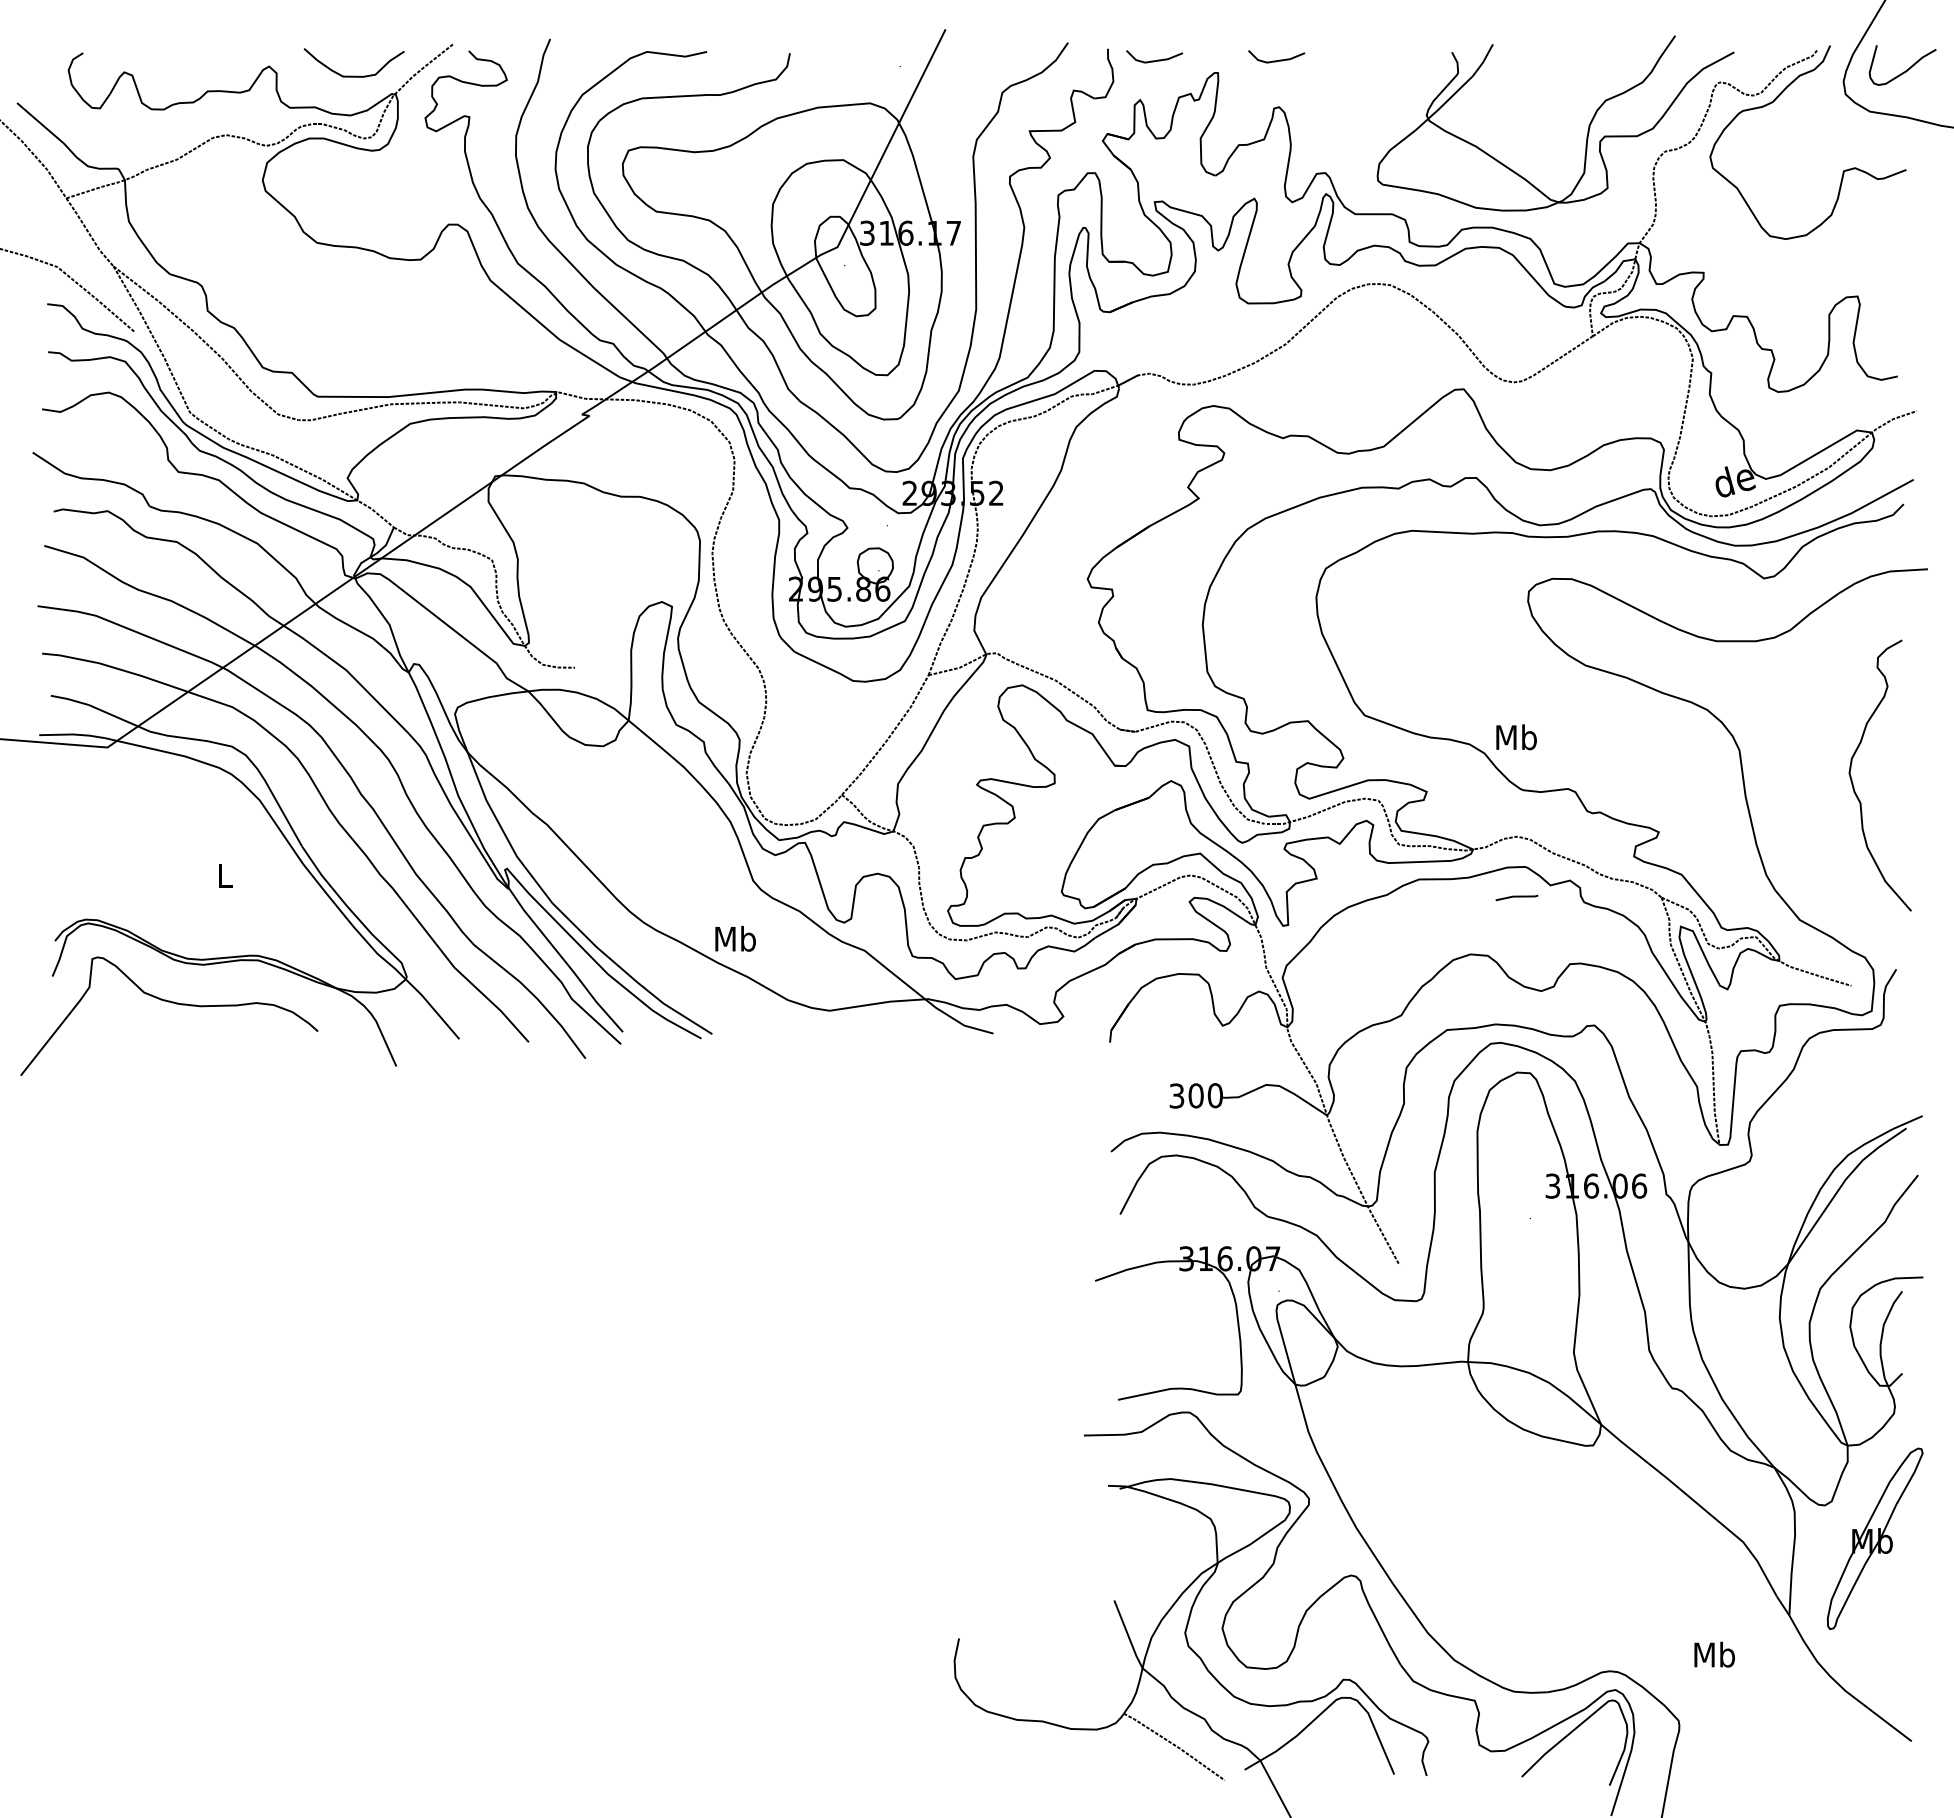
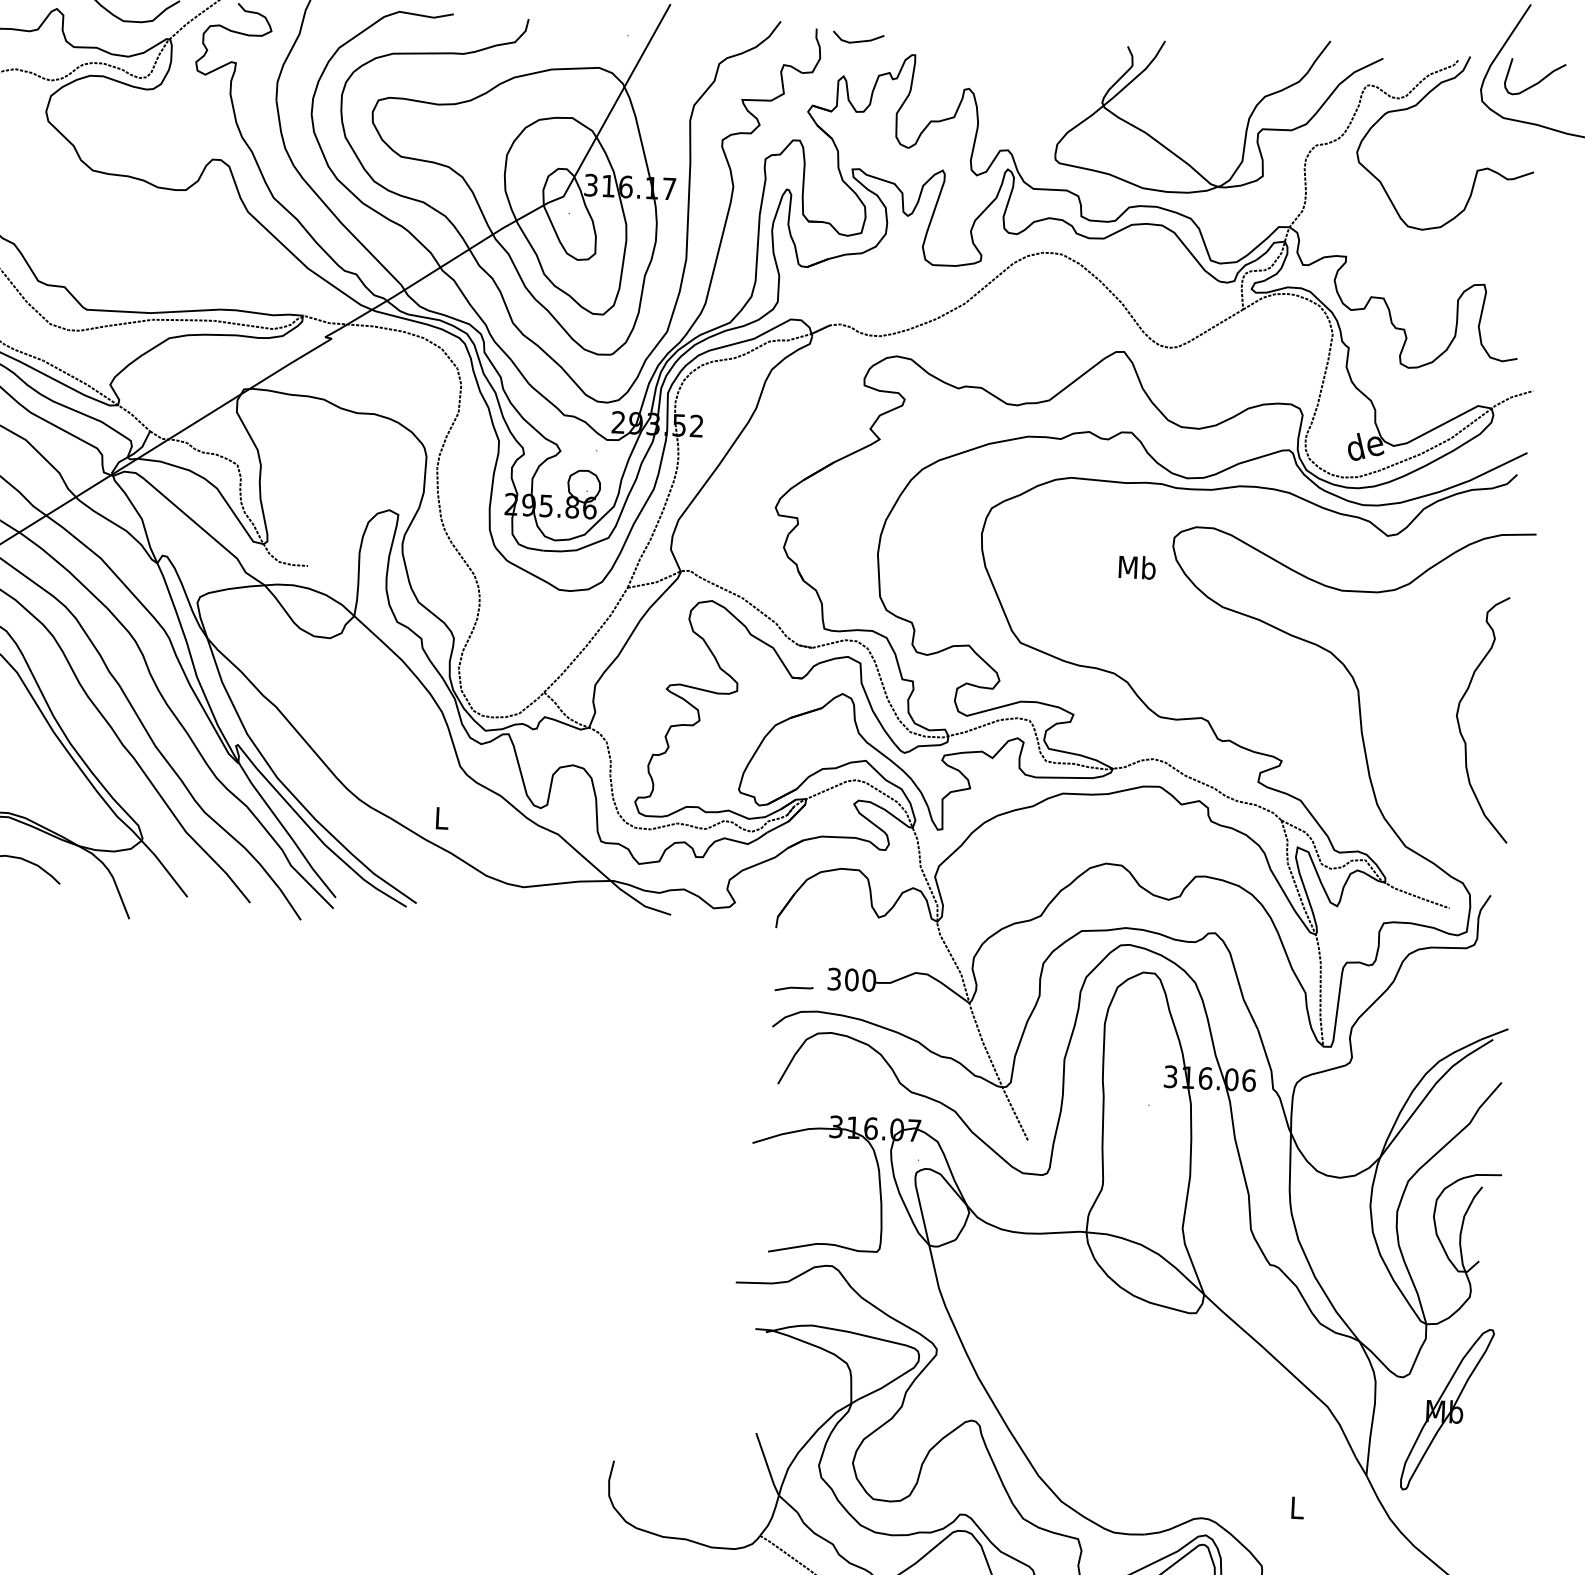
line: (1276, 60) -> (968, 46), removed
text: (1516, 737) -> (1137, 567), moved
line: (1516, 897) -> (793, 988), moved
text: (735, 938) -> (441, 817), Mb -> L
text: (1714, 1654) -> (1297, 1507), Mb -> L

